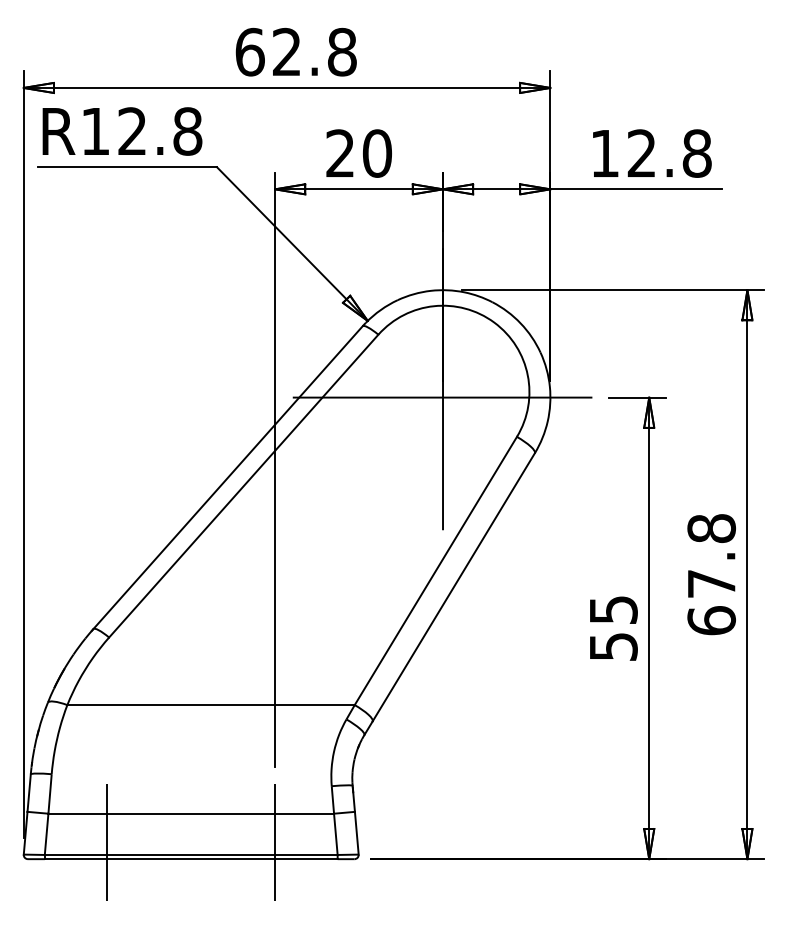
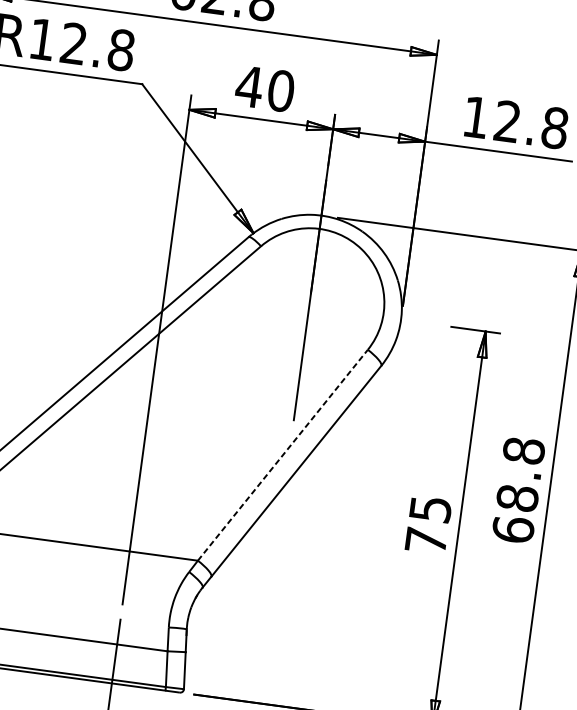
text: (340, 152) -> (249, 85), 20 -> 40
line: (442, 397) -> (308, 307), removed
line: (435, 571) -> (282, 455), solid -> dashed
text: (711, 583) -> (517, 497), 67.8 -> 68.8
text: (613, 646) -> (426, 540), 55 -> 75

